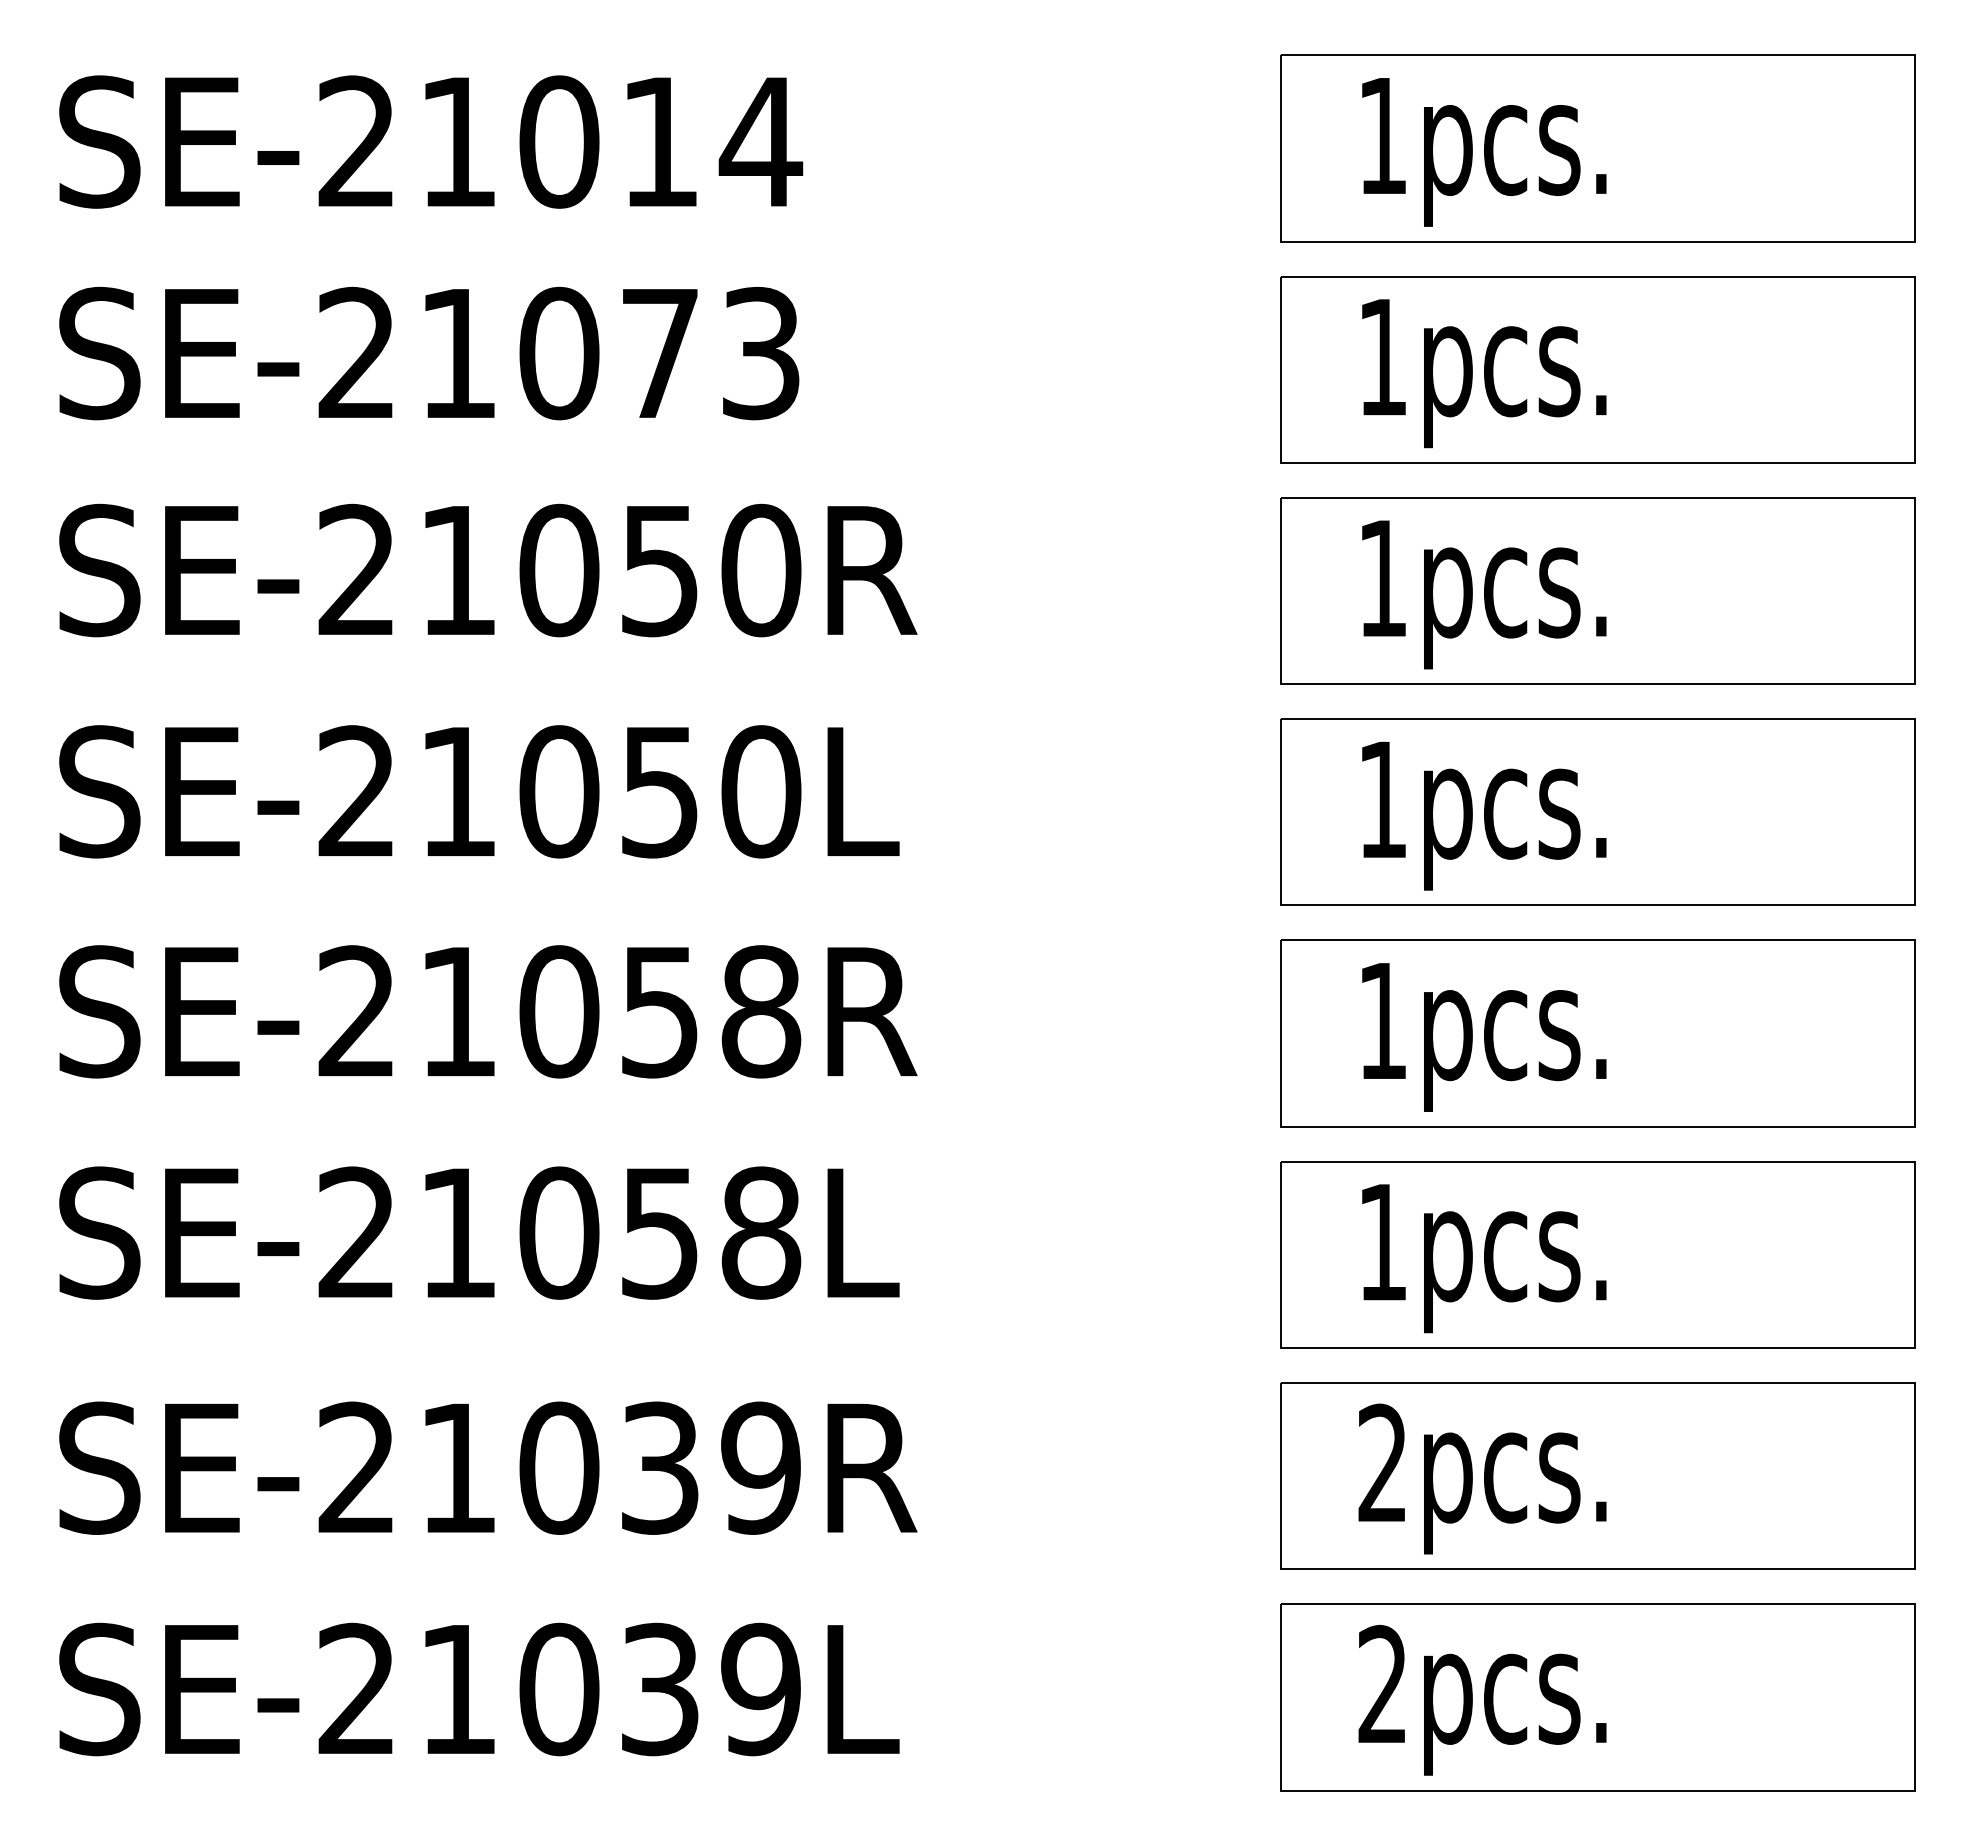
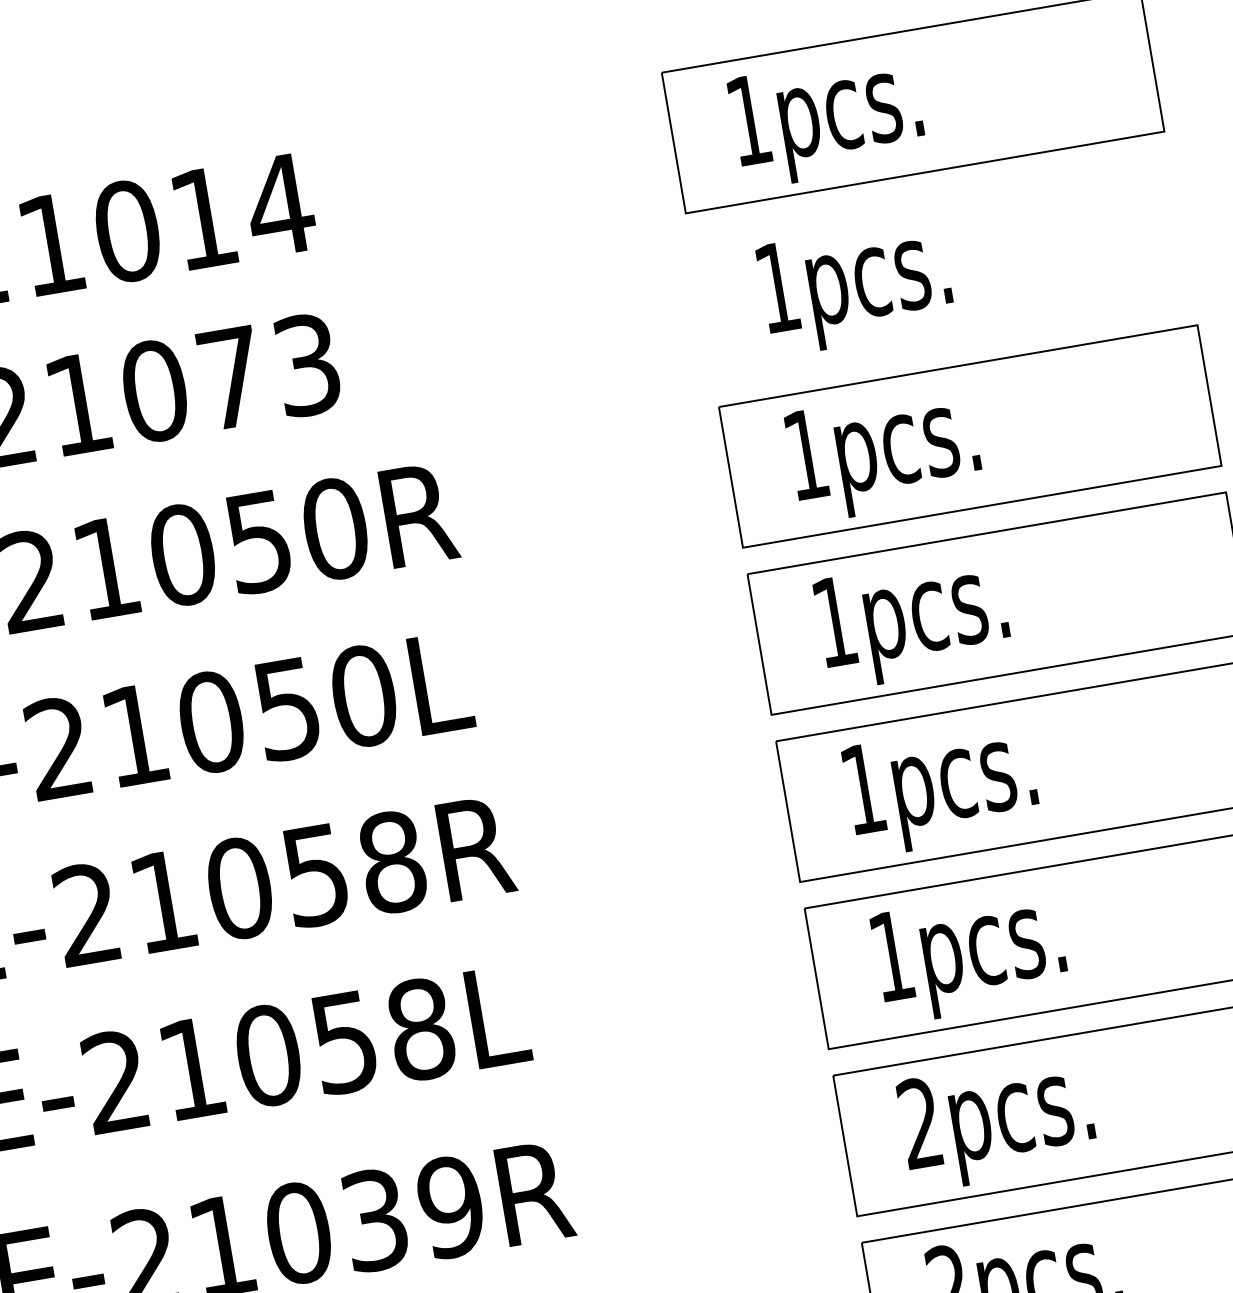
part: (1597, 369) -> (941, 269), removed

